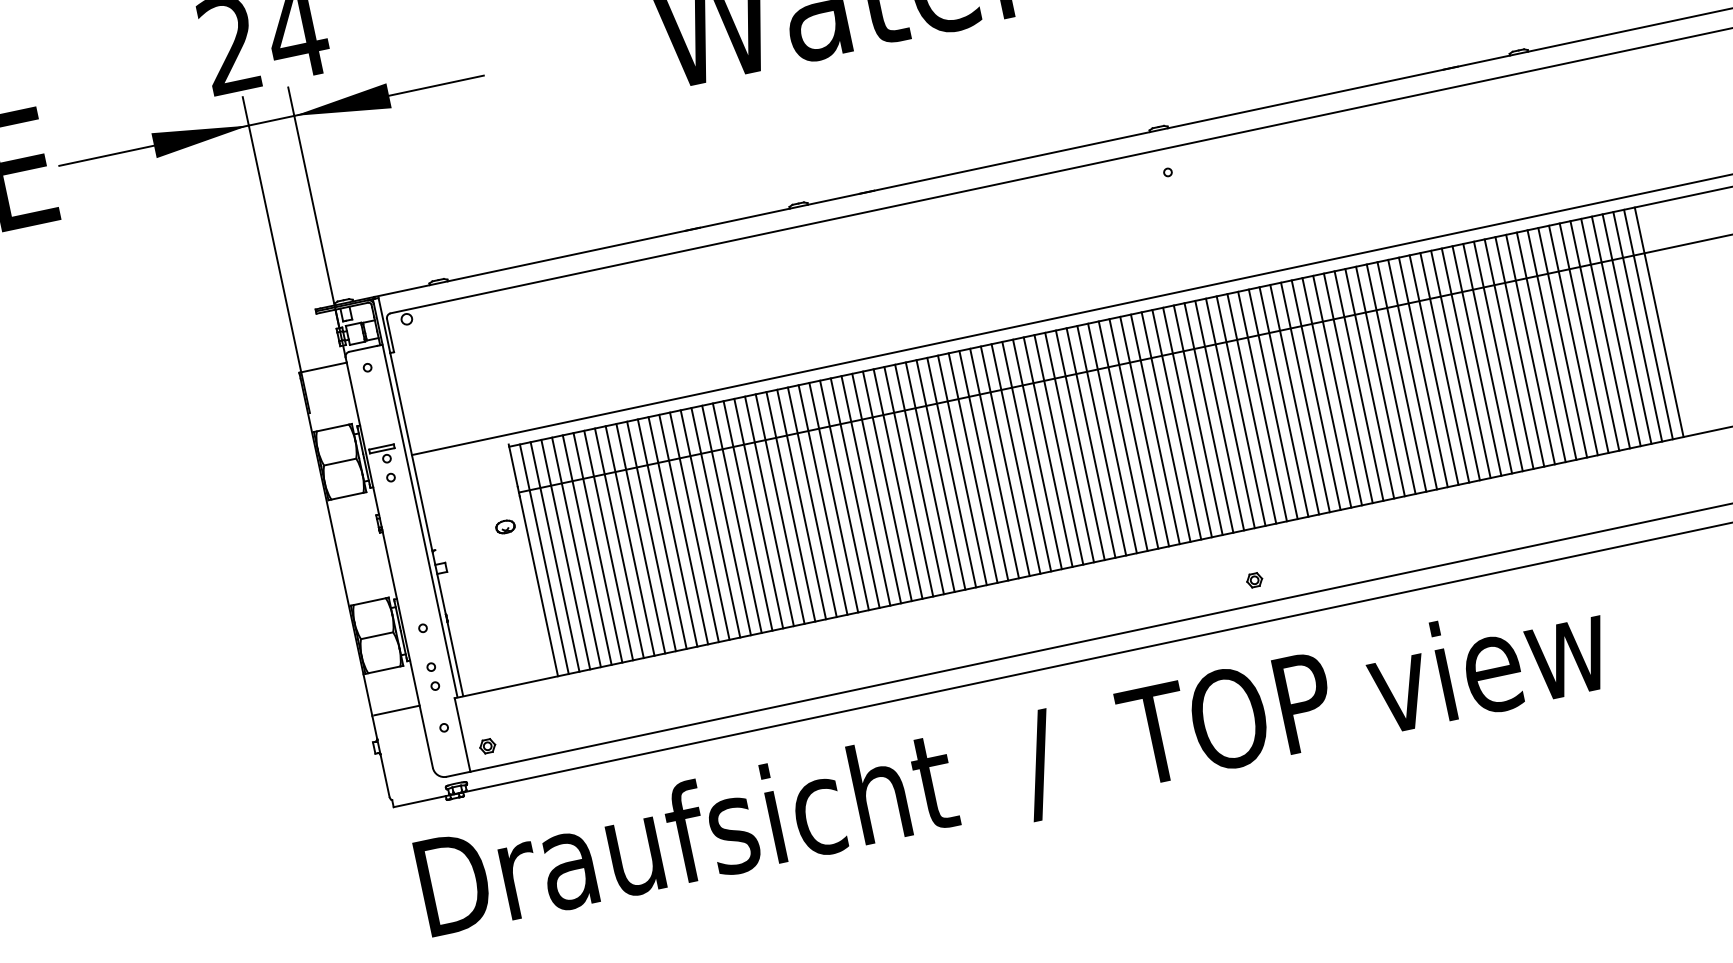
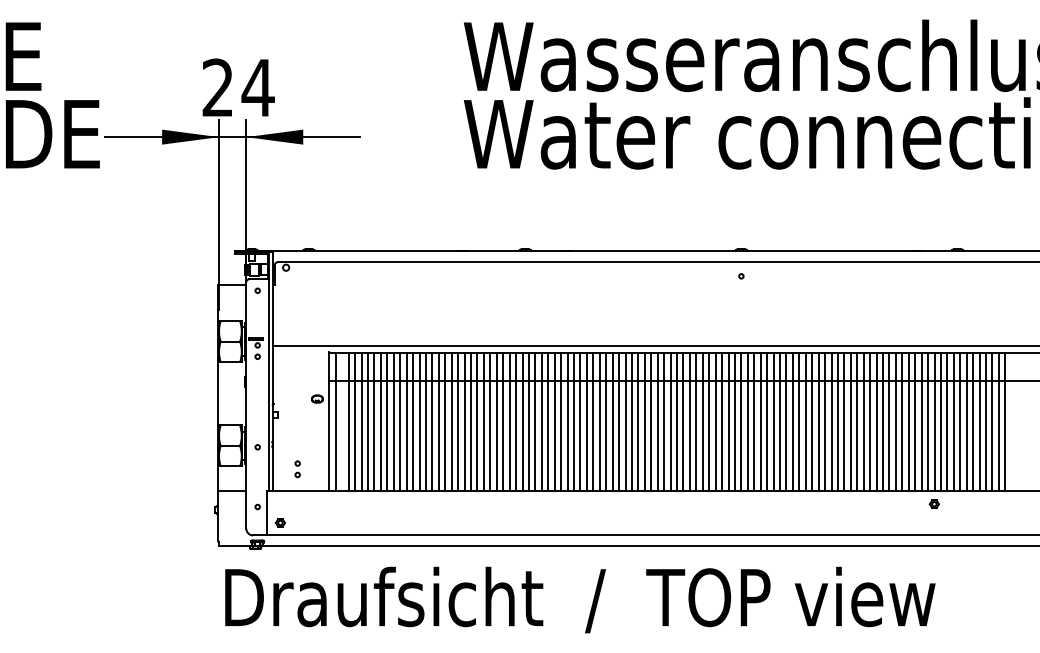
line: (555, 557) -> (342, 422), removed
part: (1253, 581) -> (933, 504), moved
part: (433, 677) -> (297, 469), moved

